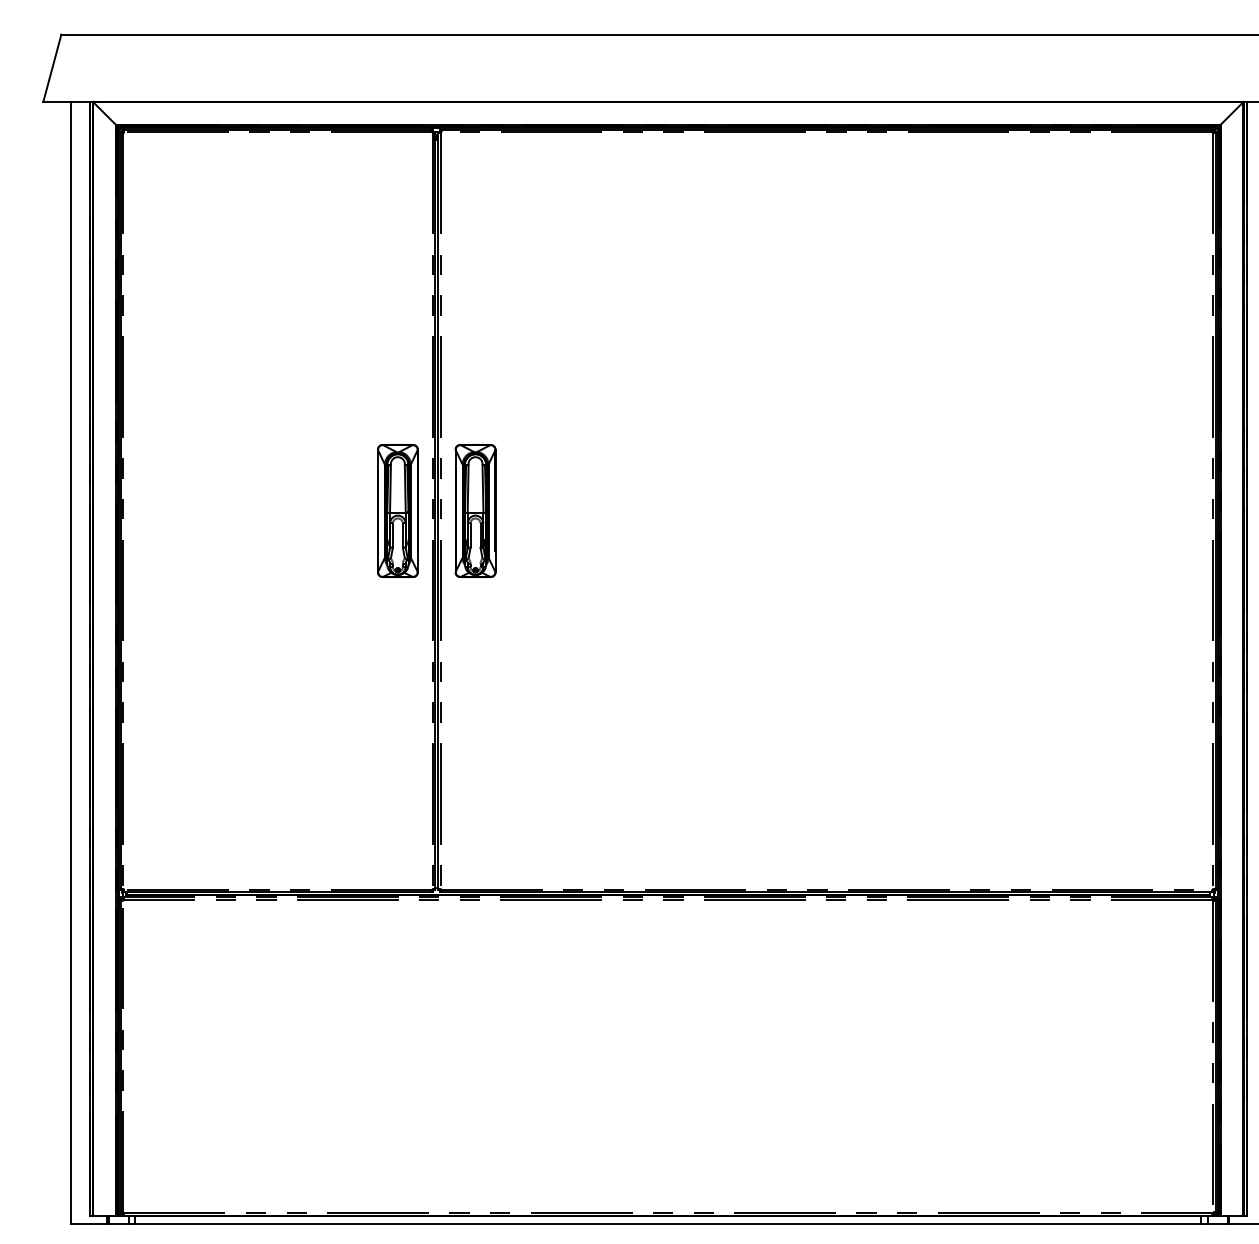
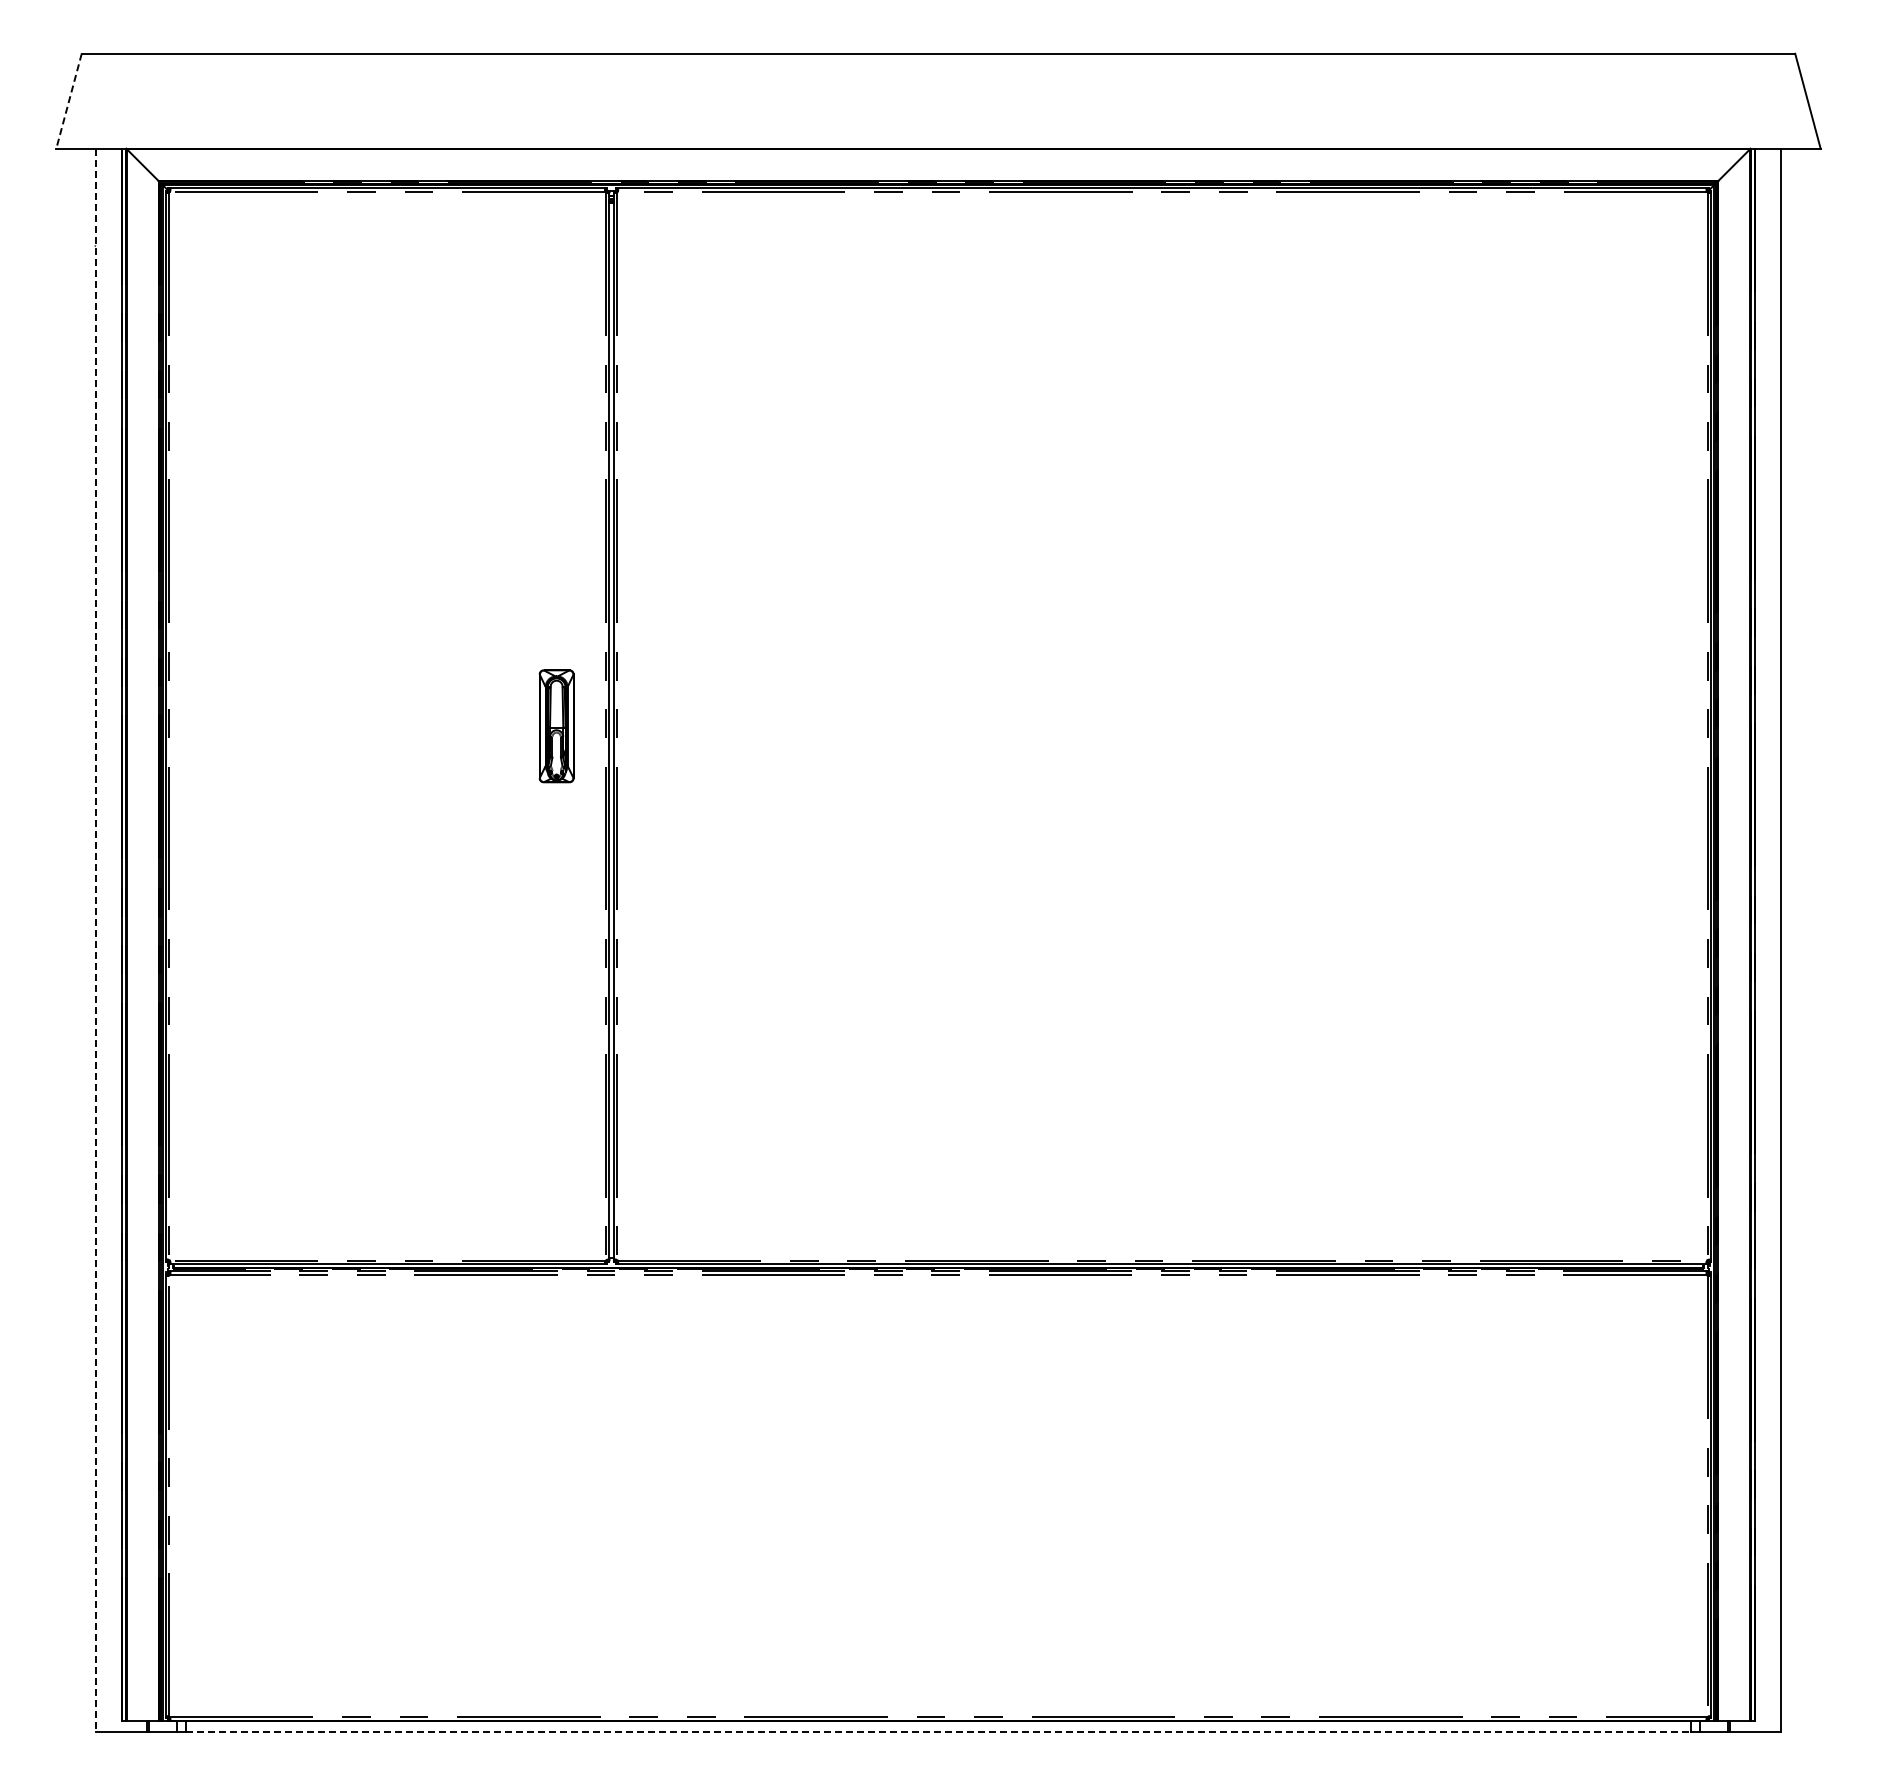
line: (51, 68) -> (68, 101), solid -> dashed
part: (397, 511) -> (556, 726), size x0.6
part: (475, 511) -> (666, 726), removed
line: (71, 662) -> (95, 940), solid -> dashed
line: (669, 1223) -> (939, 1732), solid -> dashed

